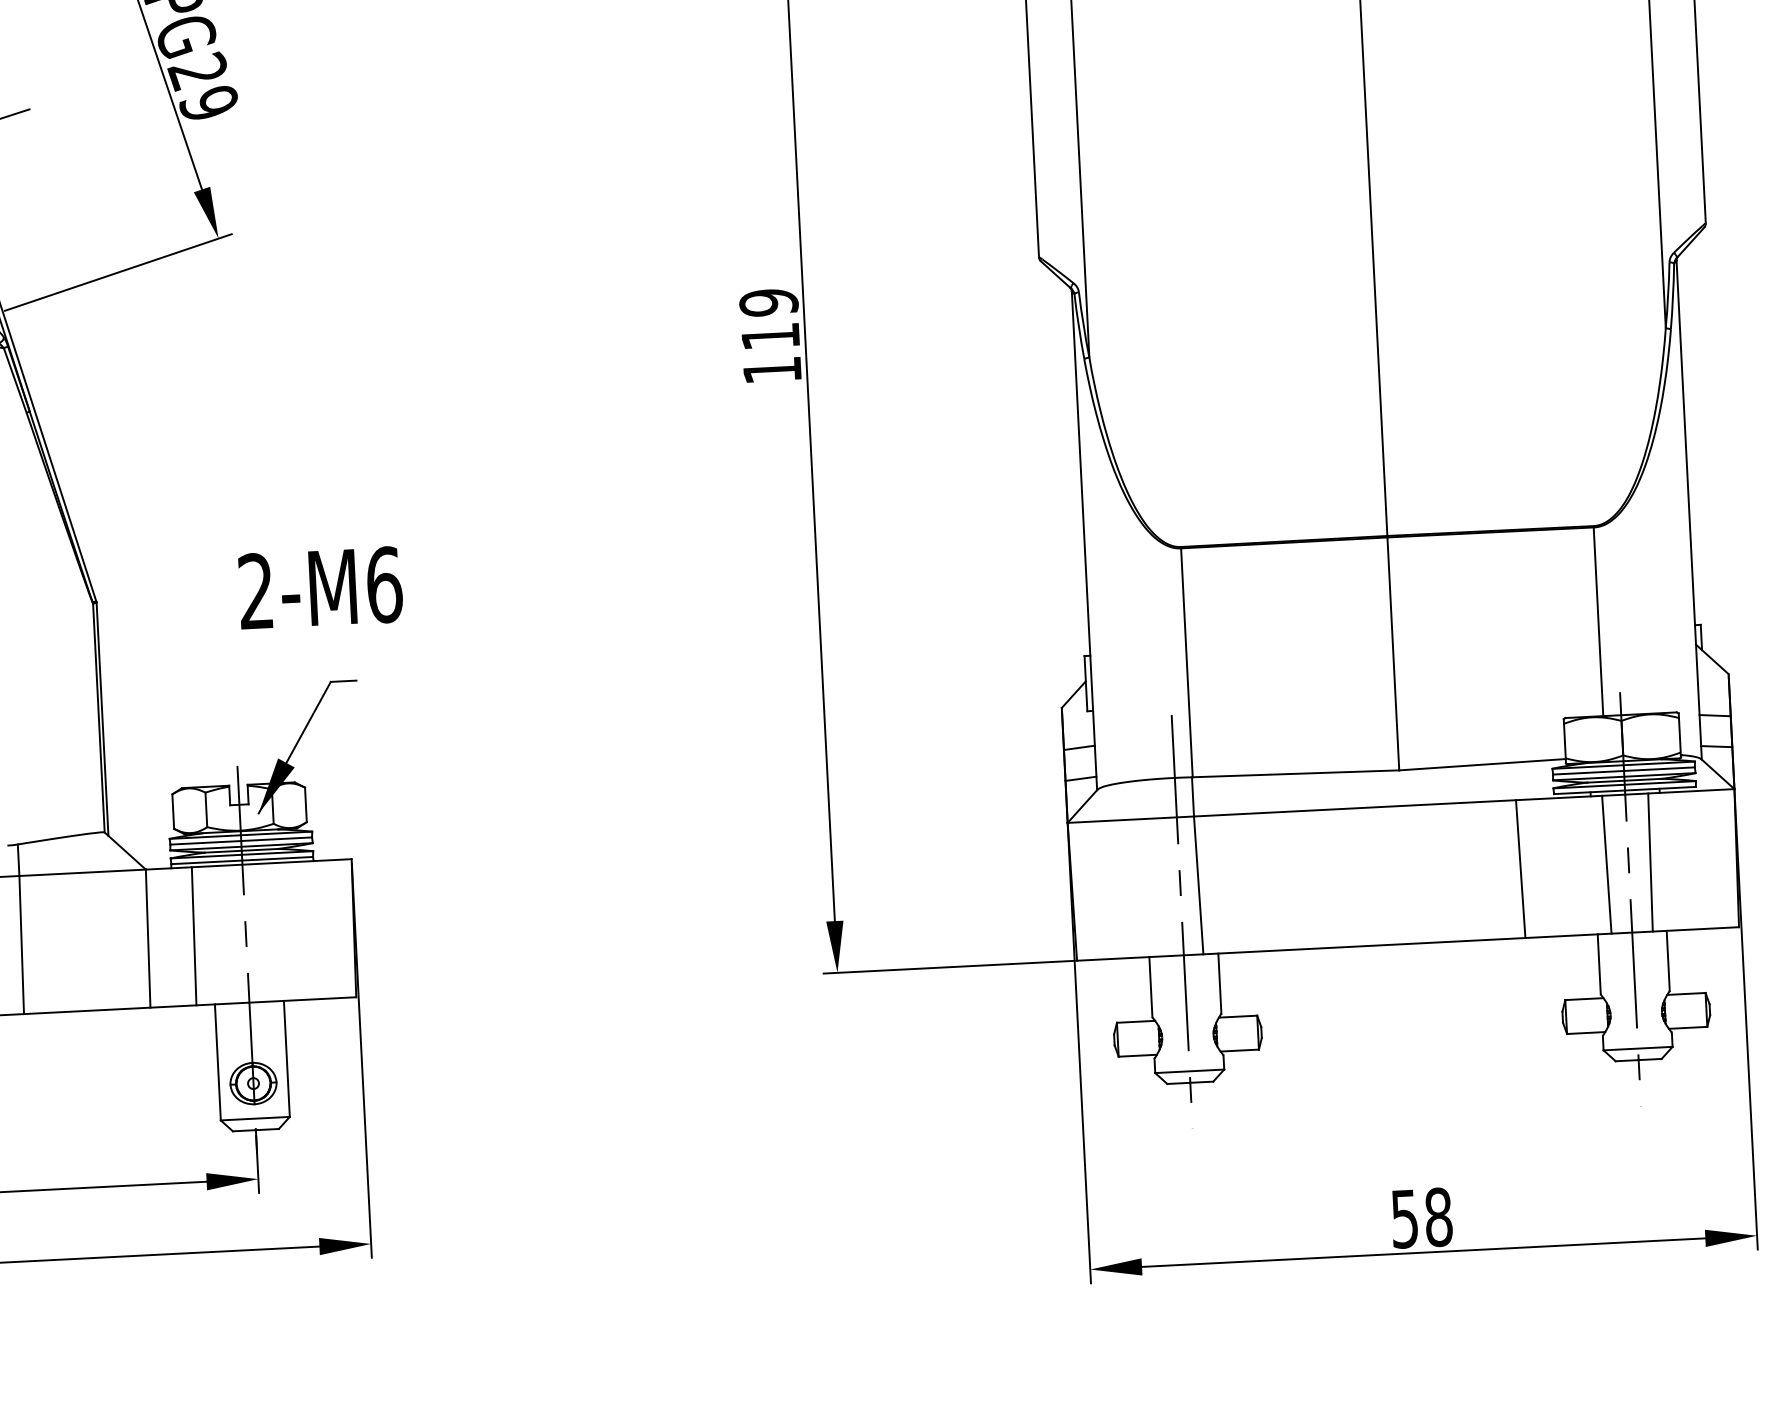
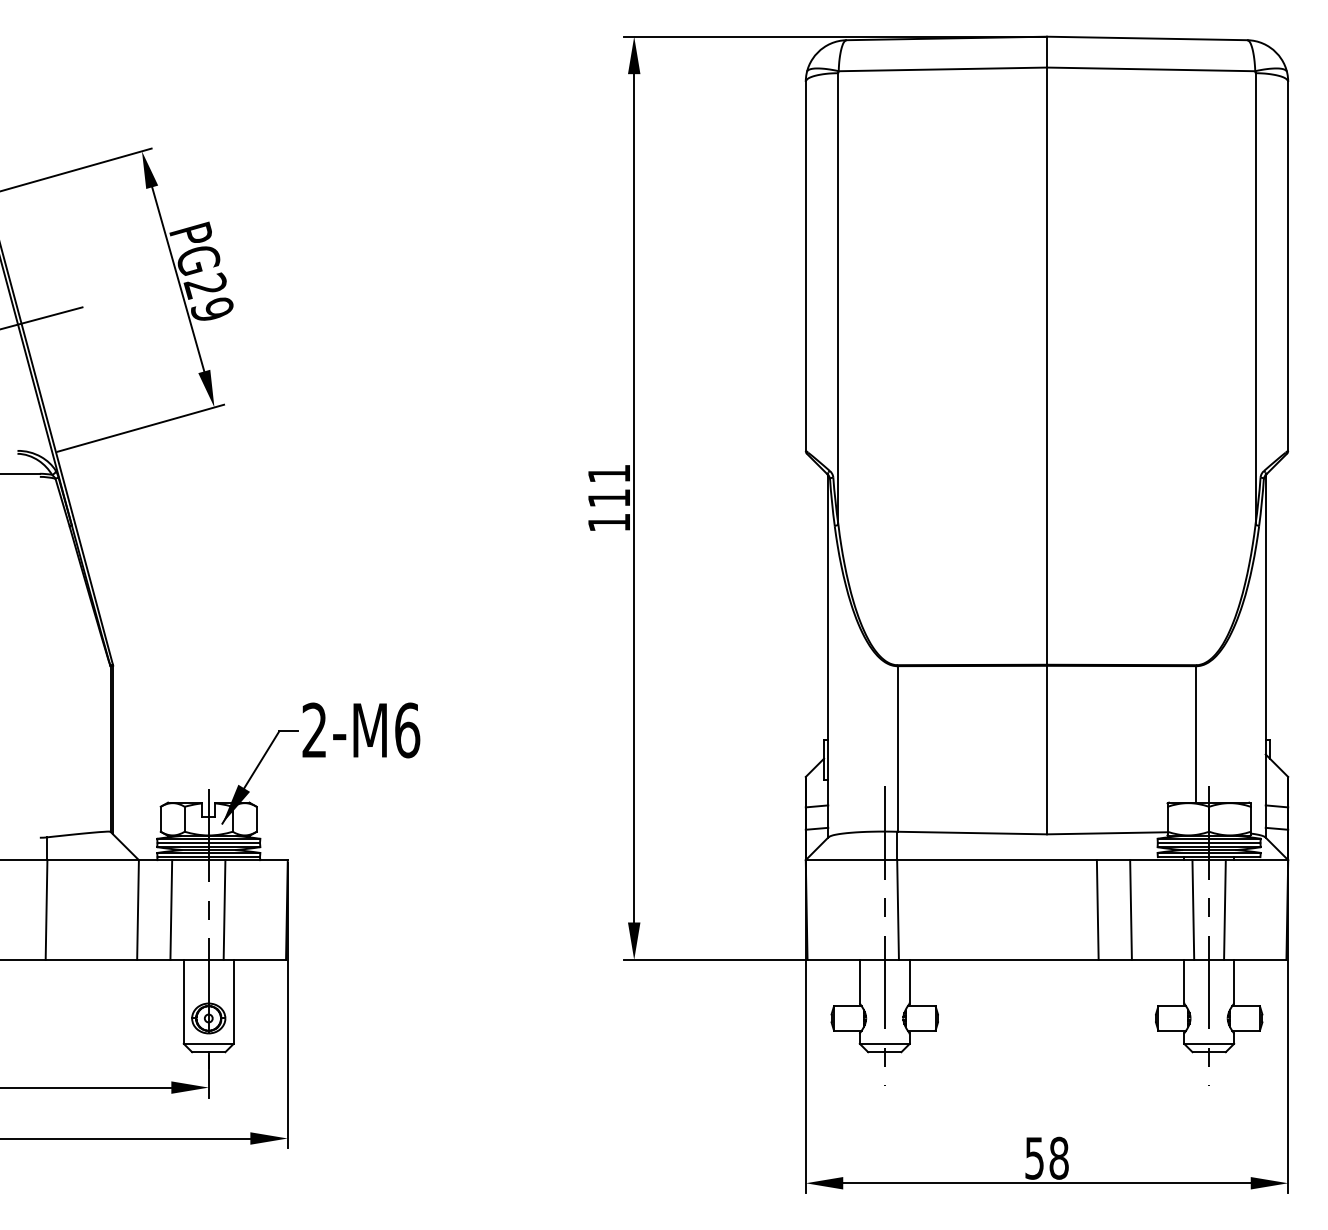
text: (767, 302) -> (608, 473), 119 -> 111
text: (320, 588) -> (361, 730), moved
line: (1474, 870) -> (1097, 909), added
line: (267, 931) -> (224, 909), added

